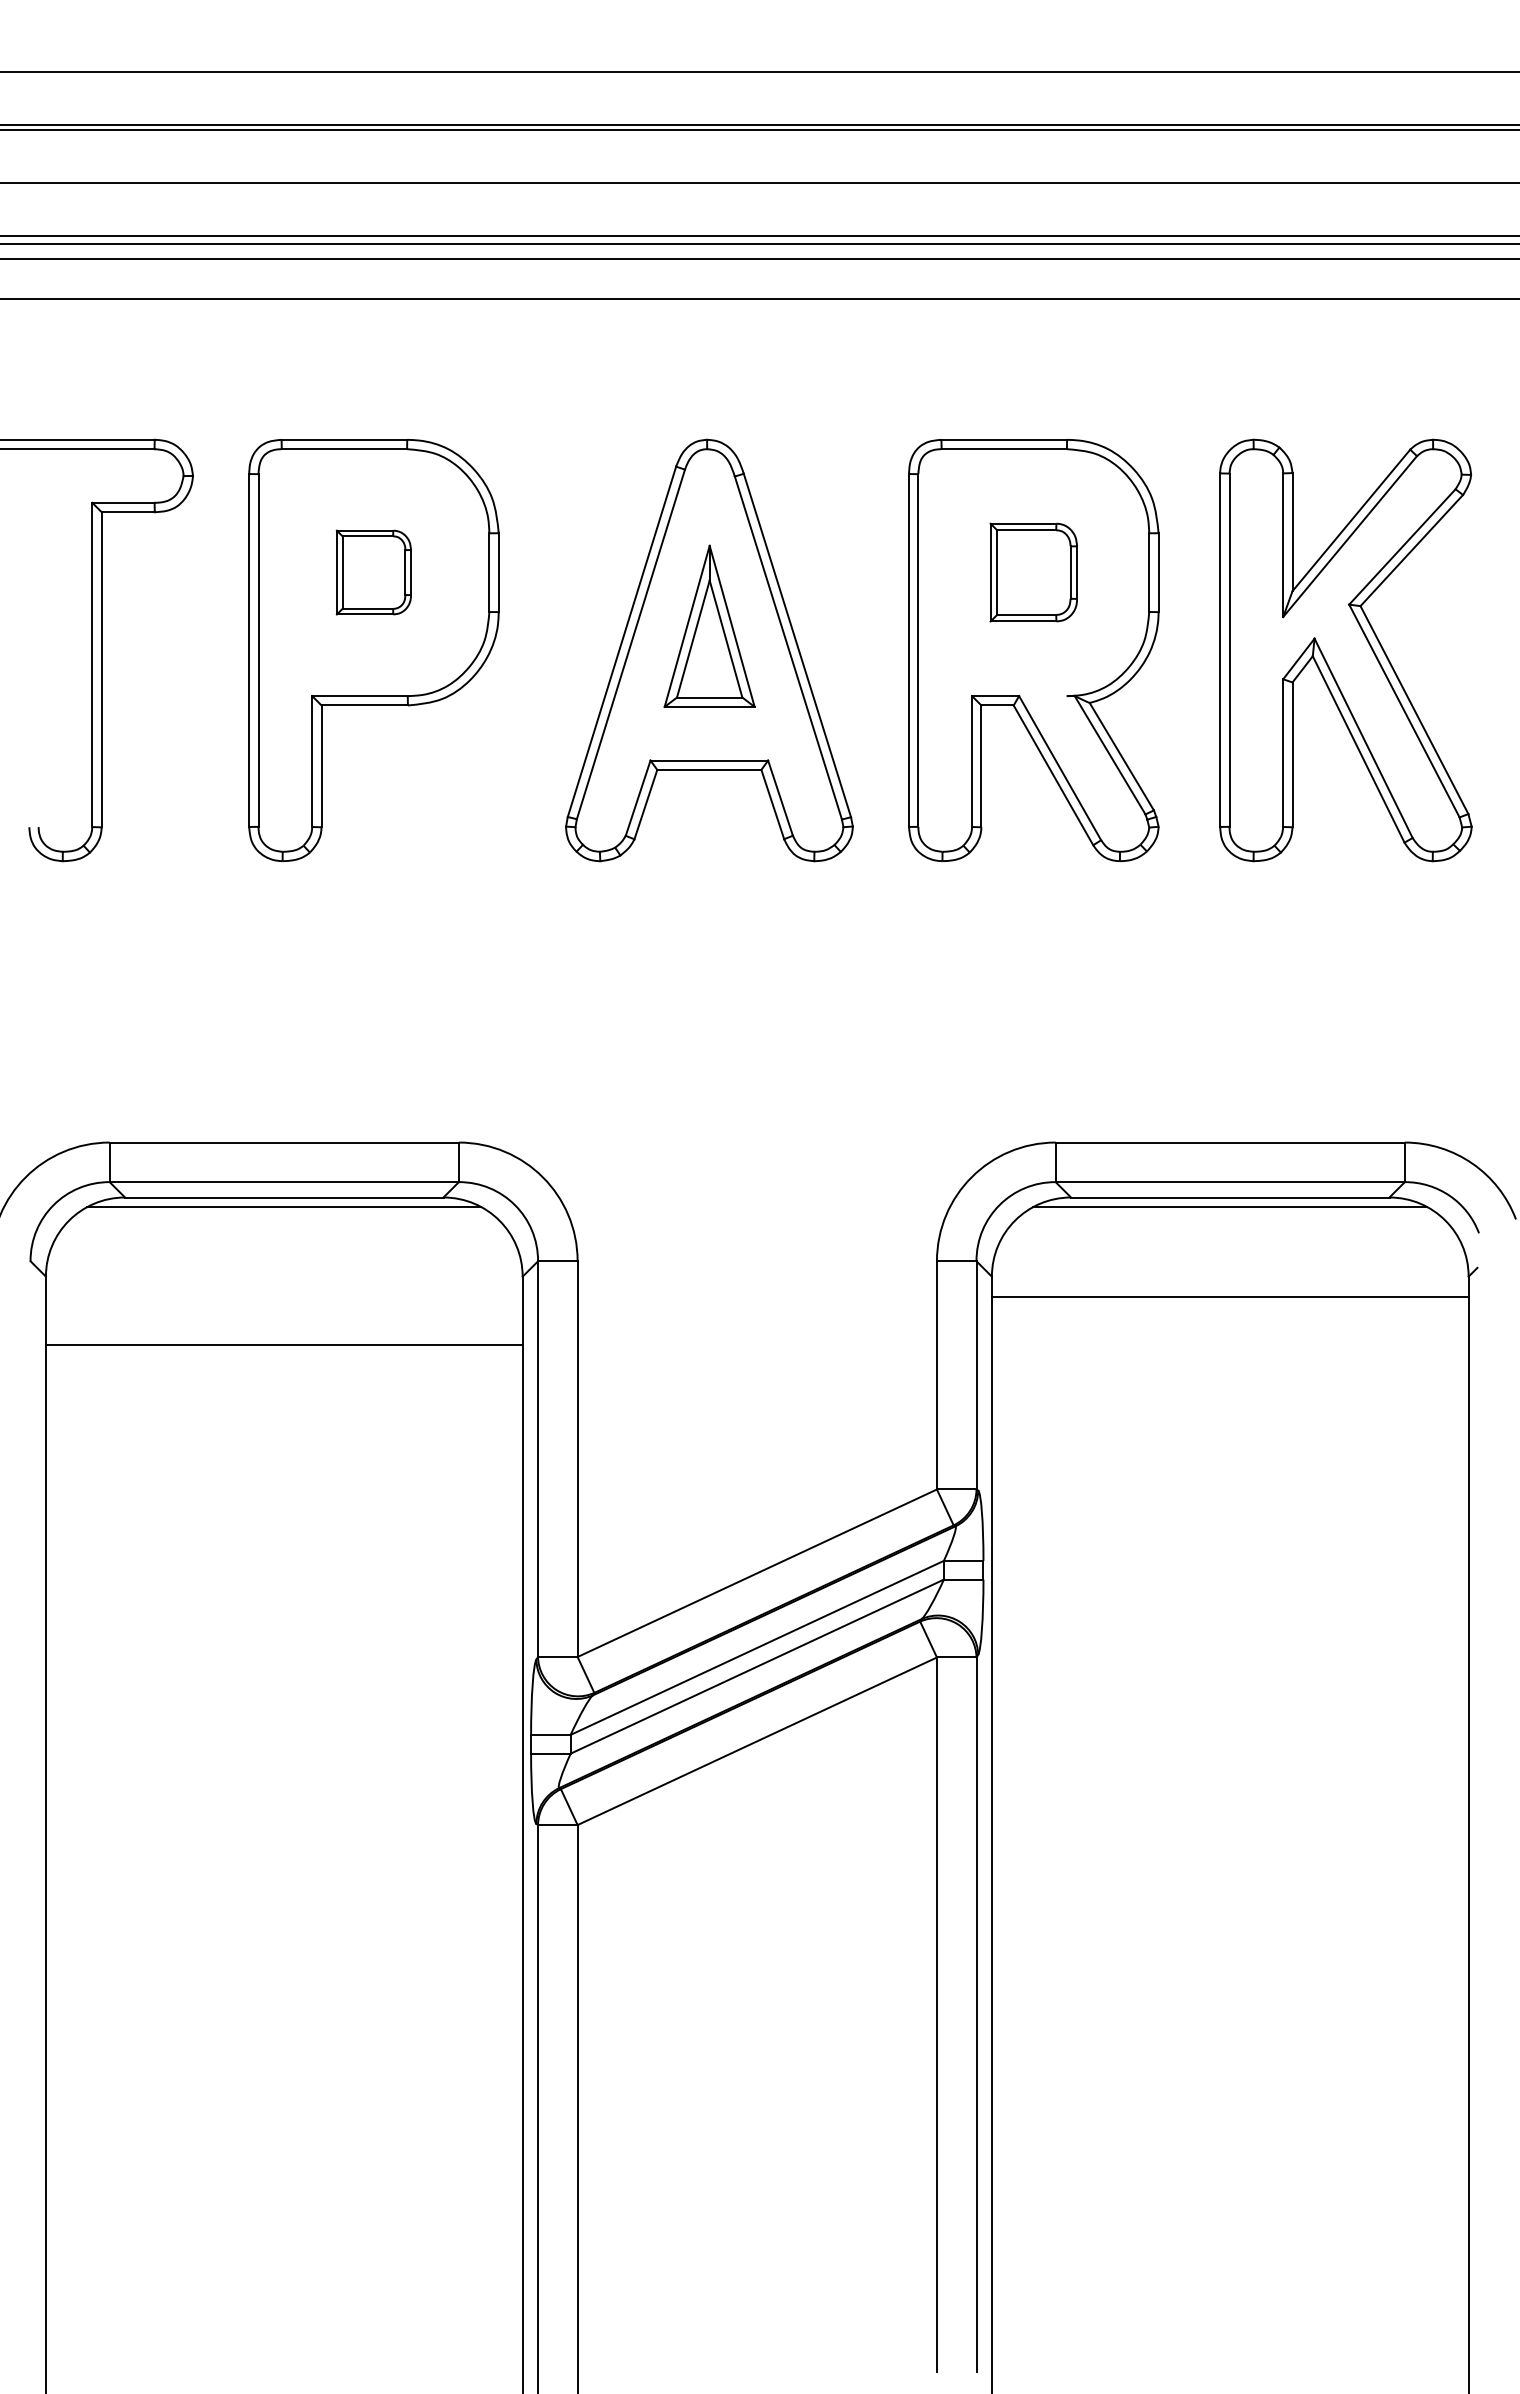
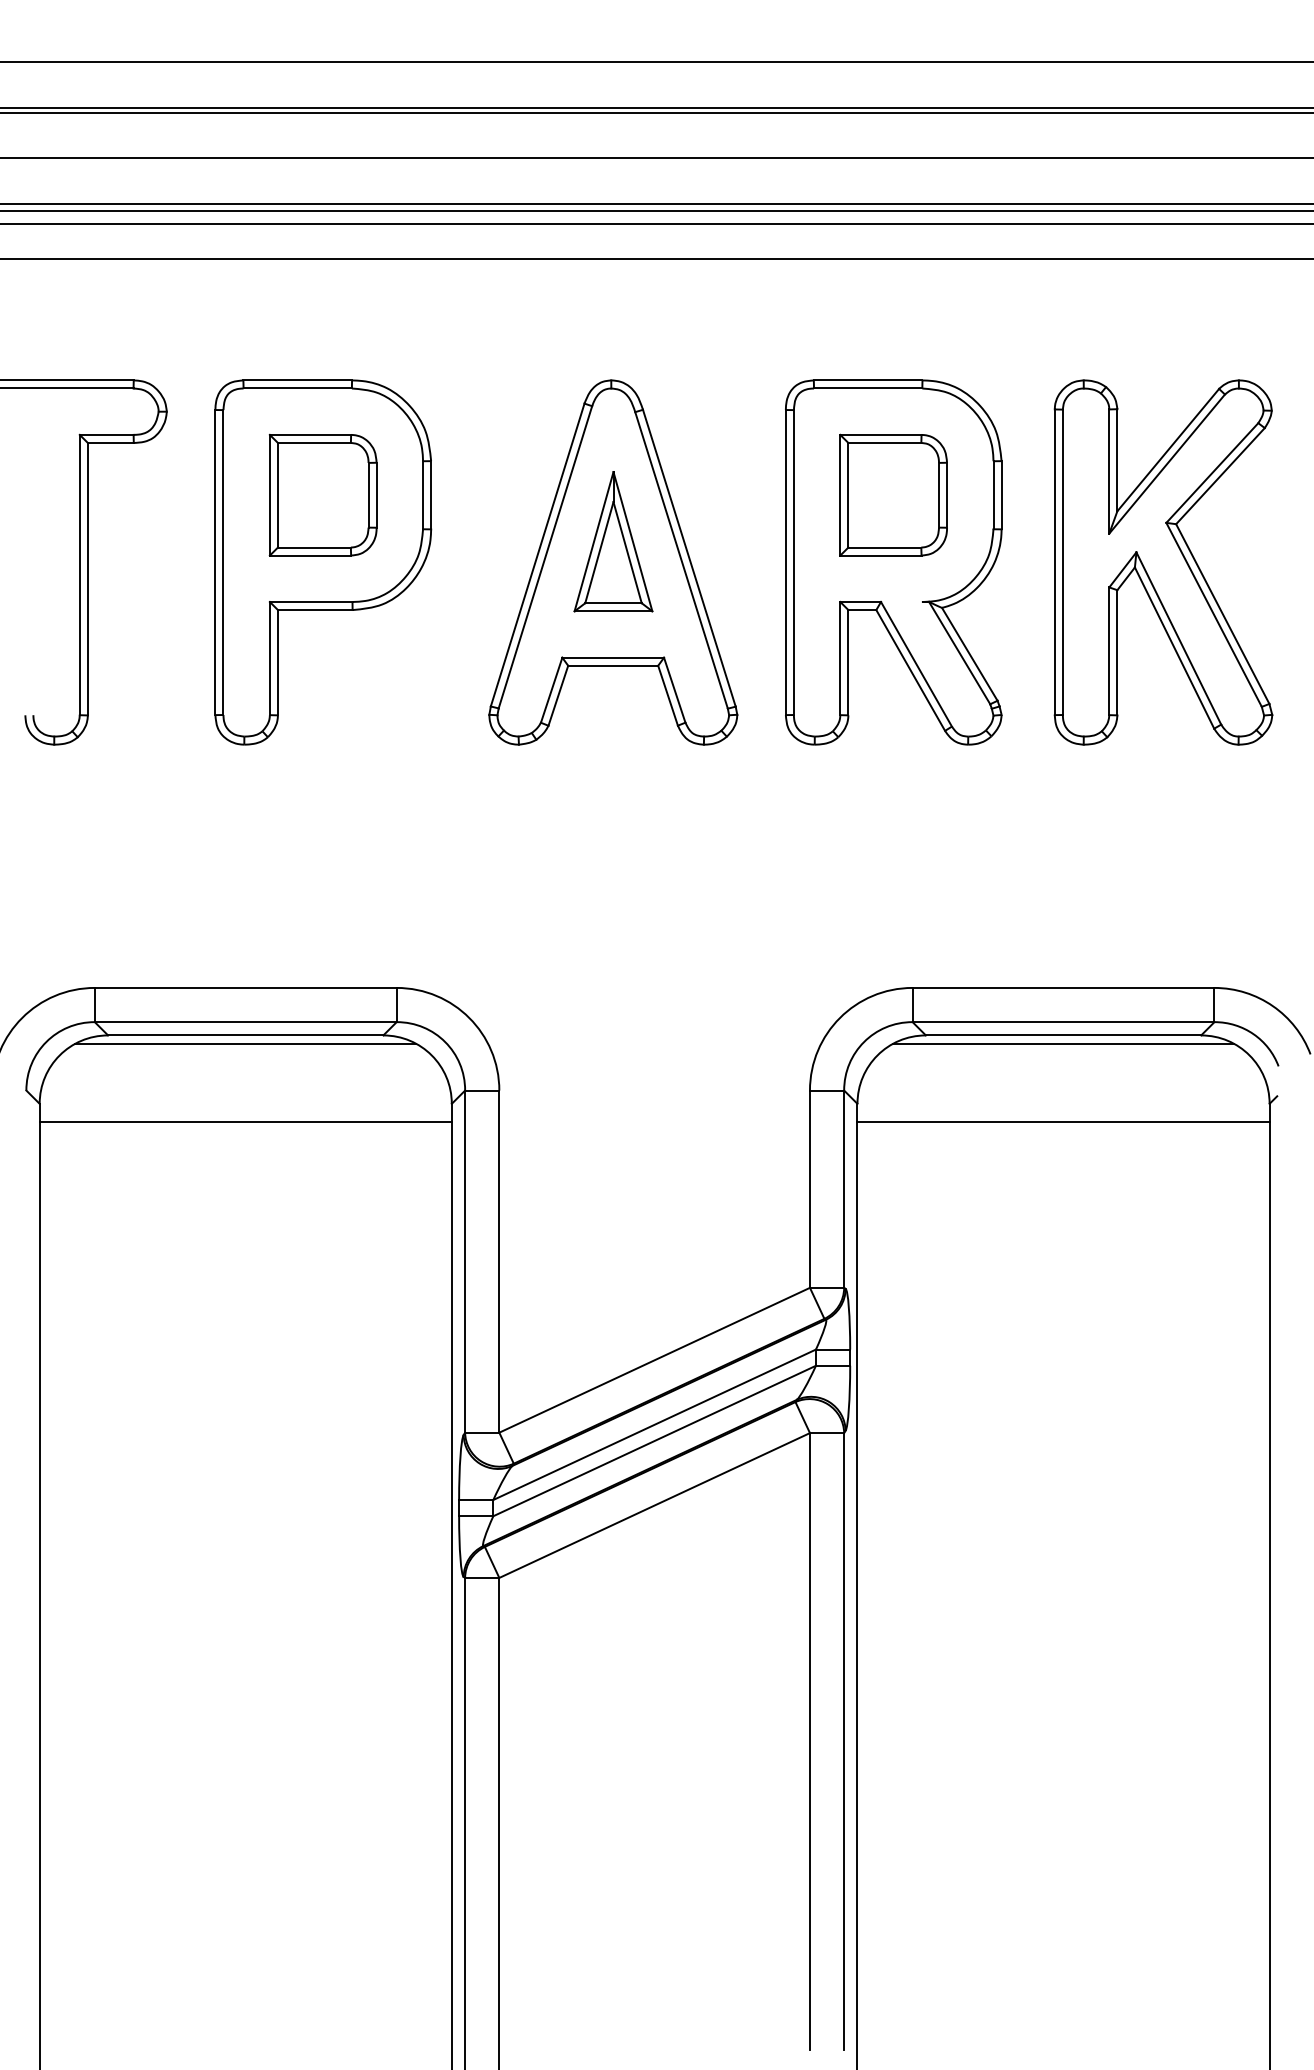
part: (373, 572) -> (322, 495), size x1.67
part: (1033, 572) -> (893, 495), size x1.43
line: (283, 1345) -> (245, 1121), moved

